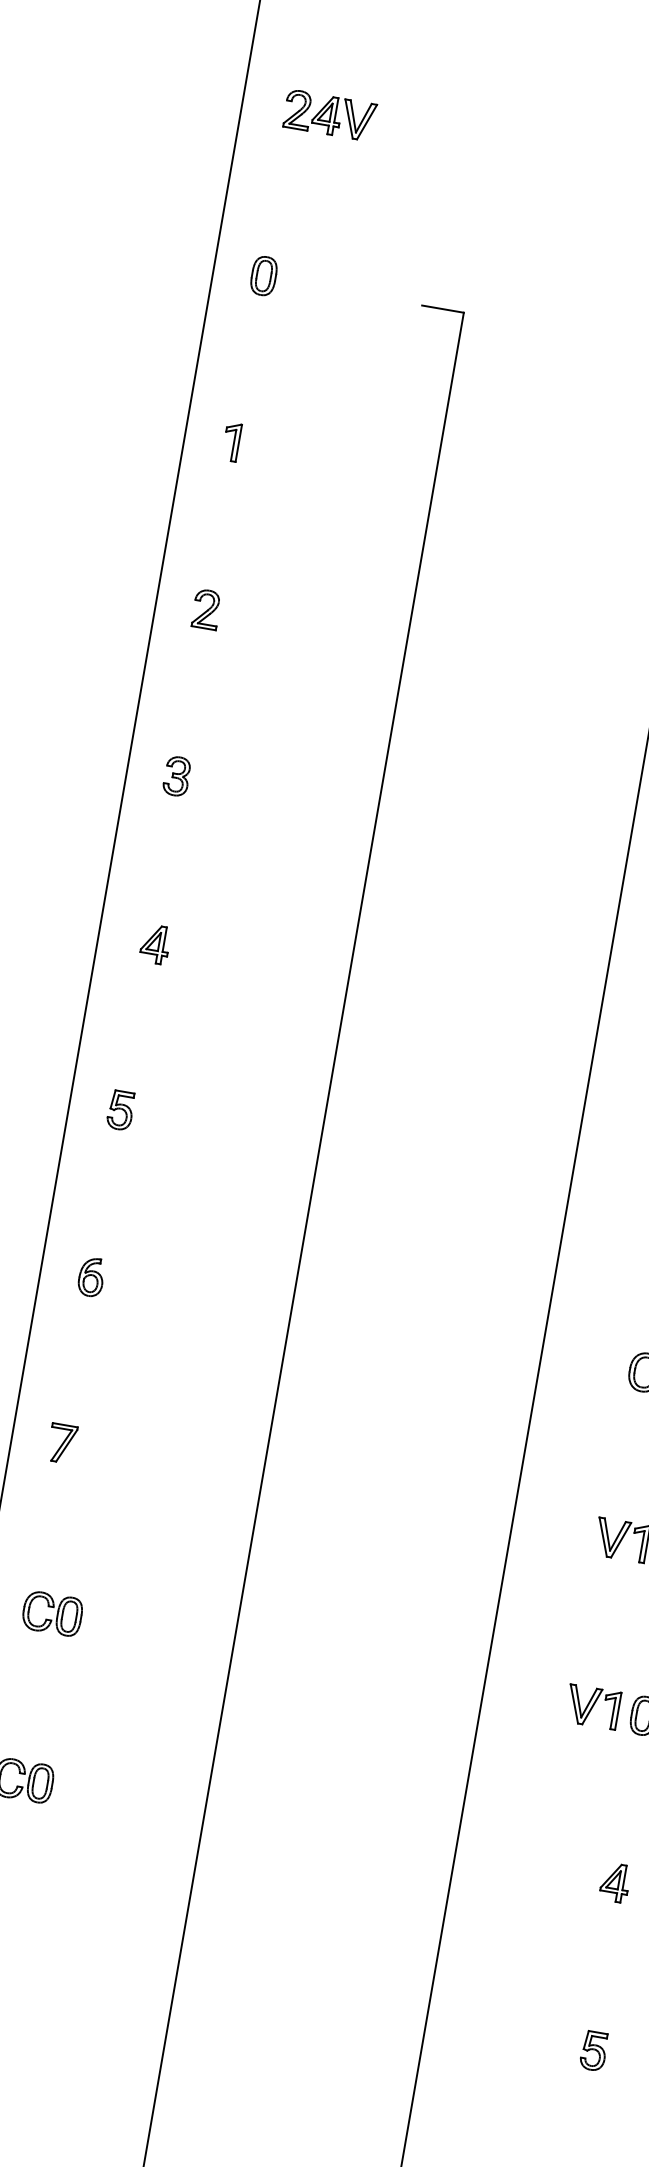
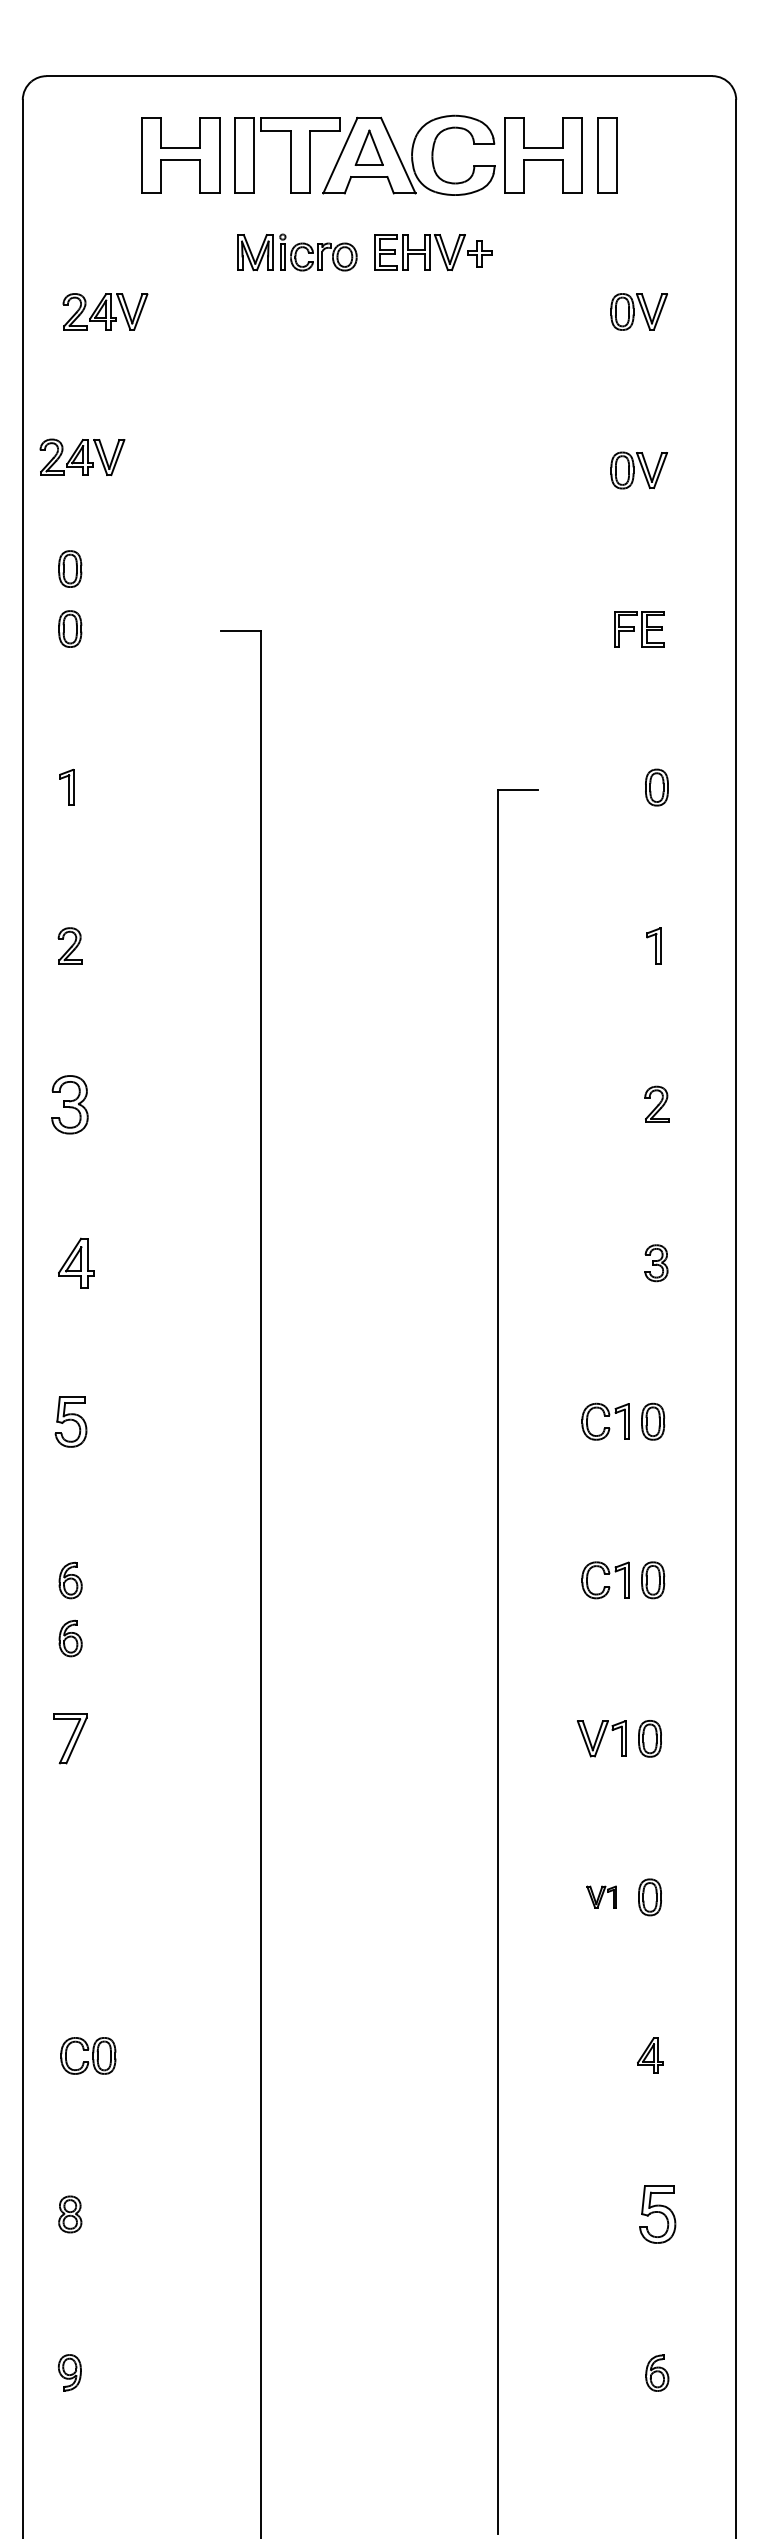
part: (329, 115) -> (82, 457), moved
part: (275, 212) -> (70, 568), added
part: (176, 776) -> (69, 1104), size x1.6
part: (155, 943) -> (76, 1262), size x1.4
part: (121, 1110) -> (71, 1421), size x1.4
part: (80, 1338) -> (70, 1638), added
part: (61, 1443) -> (69, 1738), size x1.4
part: (52, 1613) -> (88, 1897), removed
part: (592, 1706) -> (601, 1896), size x0.6
part: (593, 2050) -> (657, 2214), size x1.6

